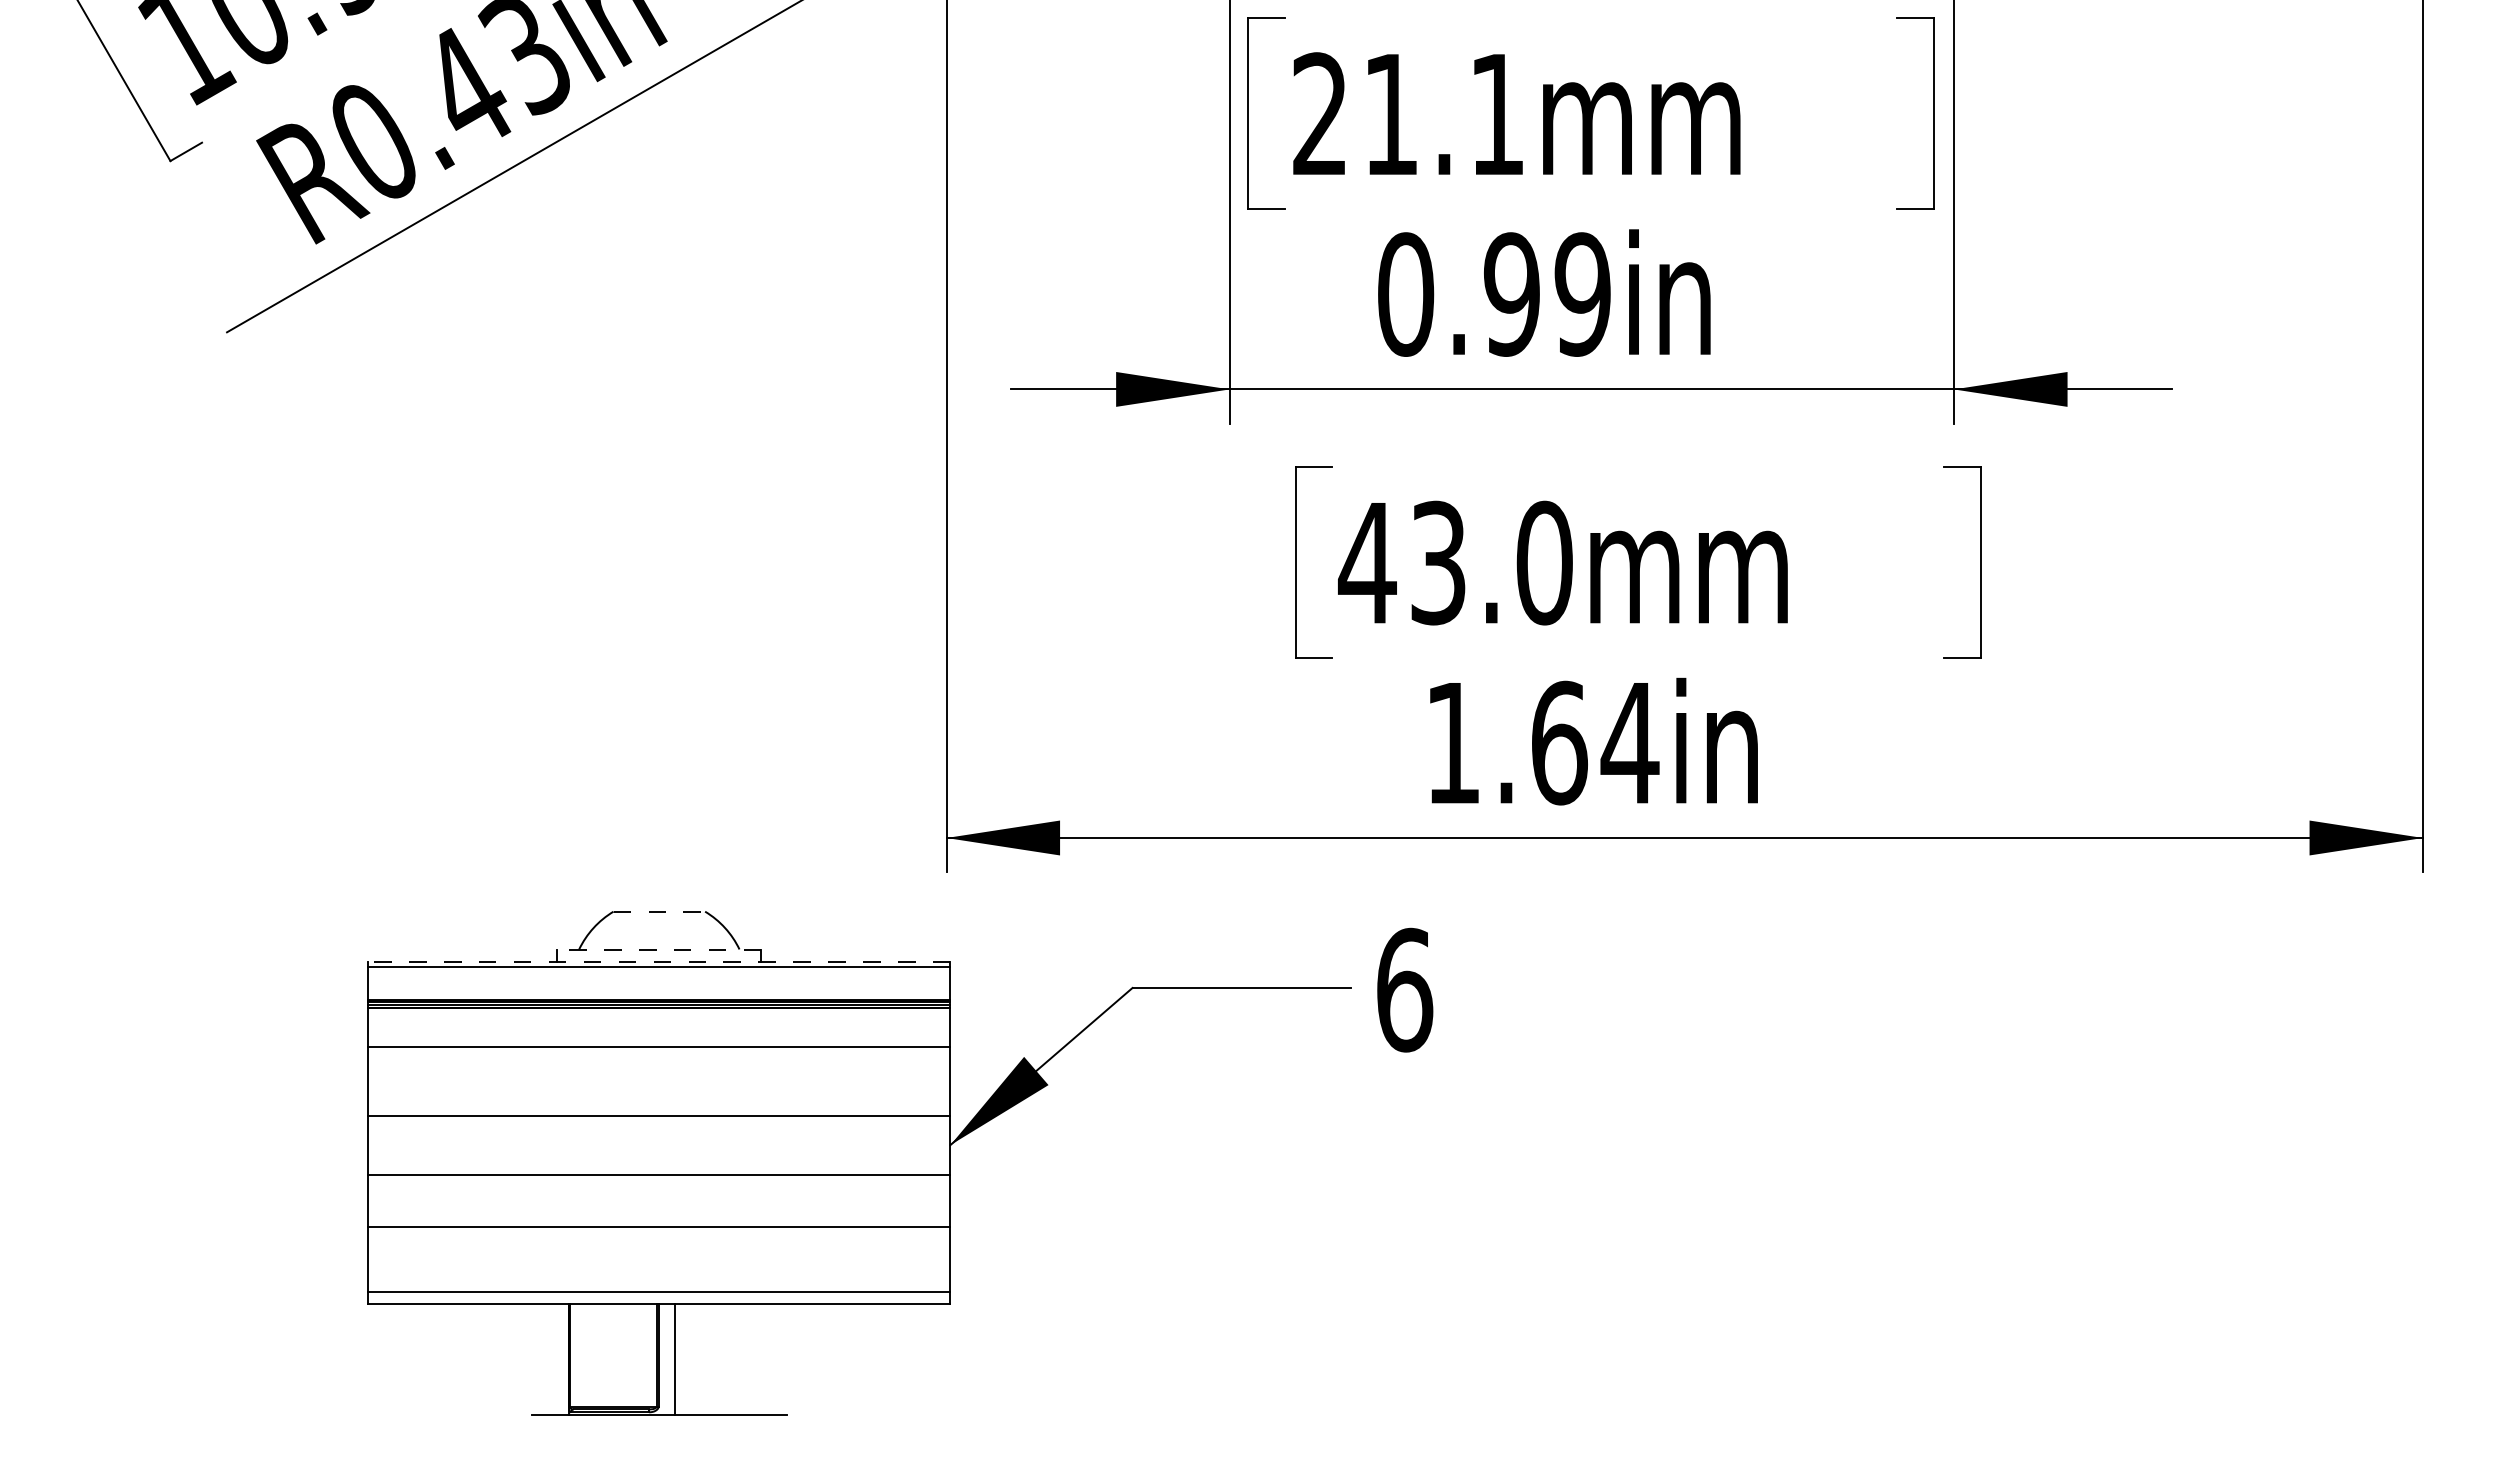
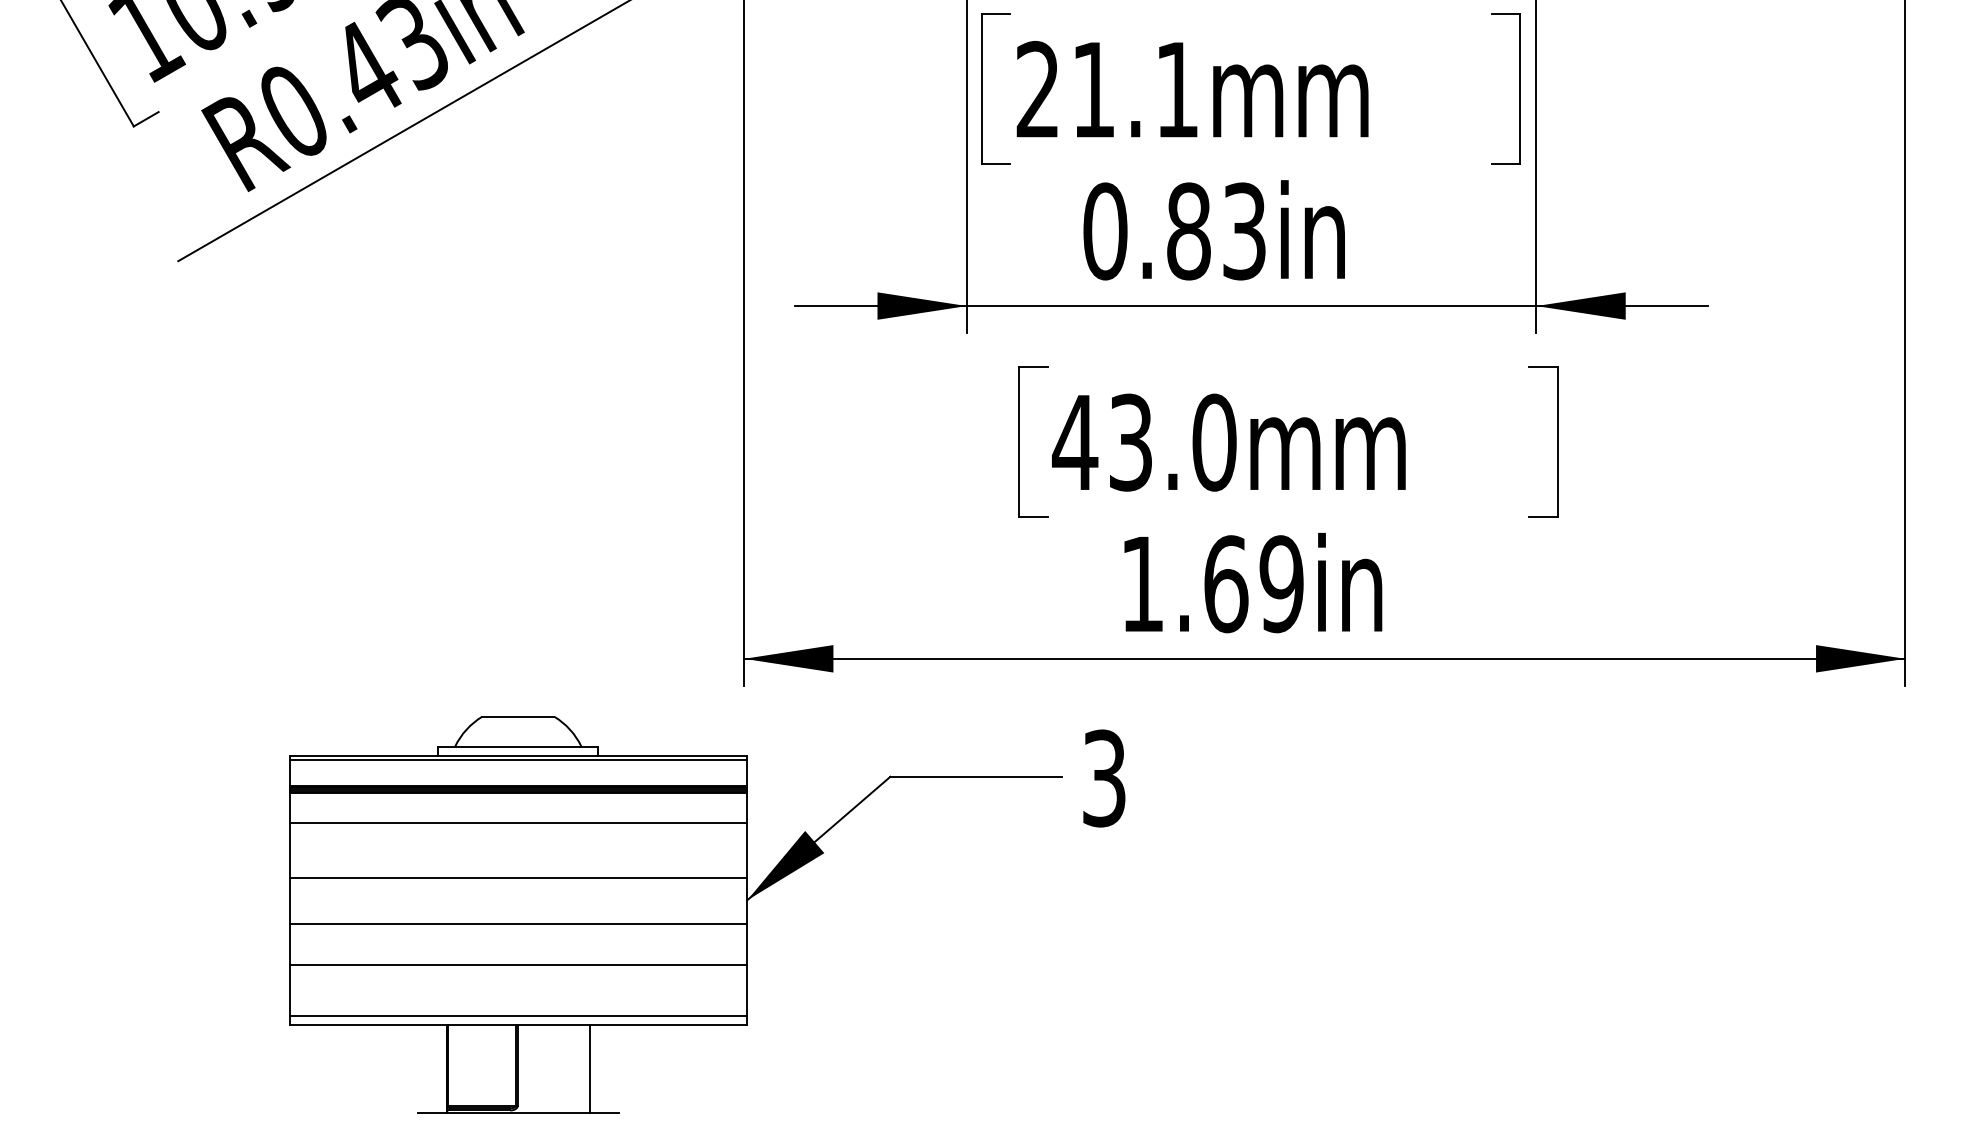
text: (1547, 294) -> (1216, 231), 0.99in -> 0.83in
text: (1629, 742) -> (1281, 583), 1.64in -> 1.69in
line: (659, 911) -> (518, 716), dashed -> solid
line: (659, 949) -> (518, 746), dashed -> solid
line: (659, 962) -> (518, 756), dashed -> solid
text: (1405, 989) -> (1105, 777), 6 -> 3
line: (675, 1359) -> (589, 1068), moved

